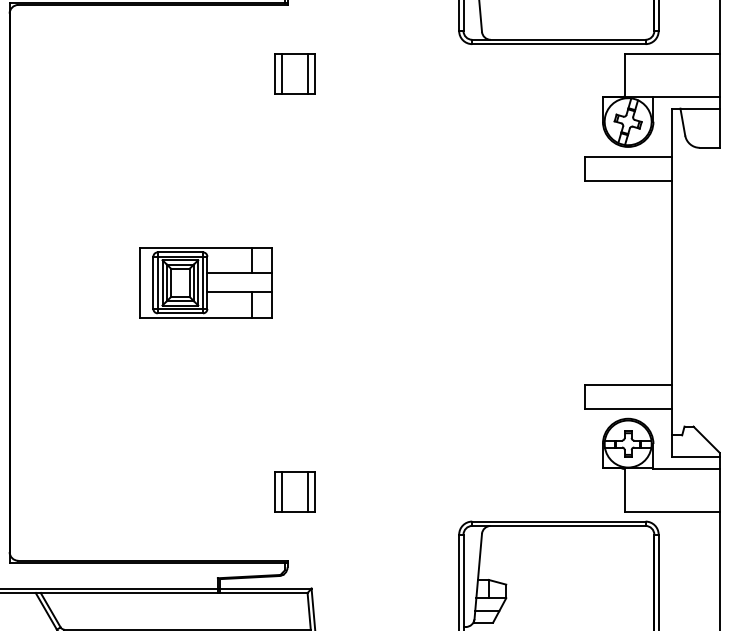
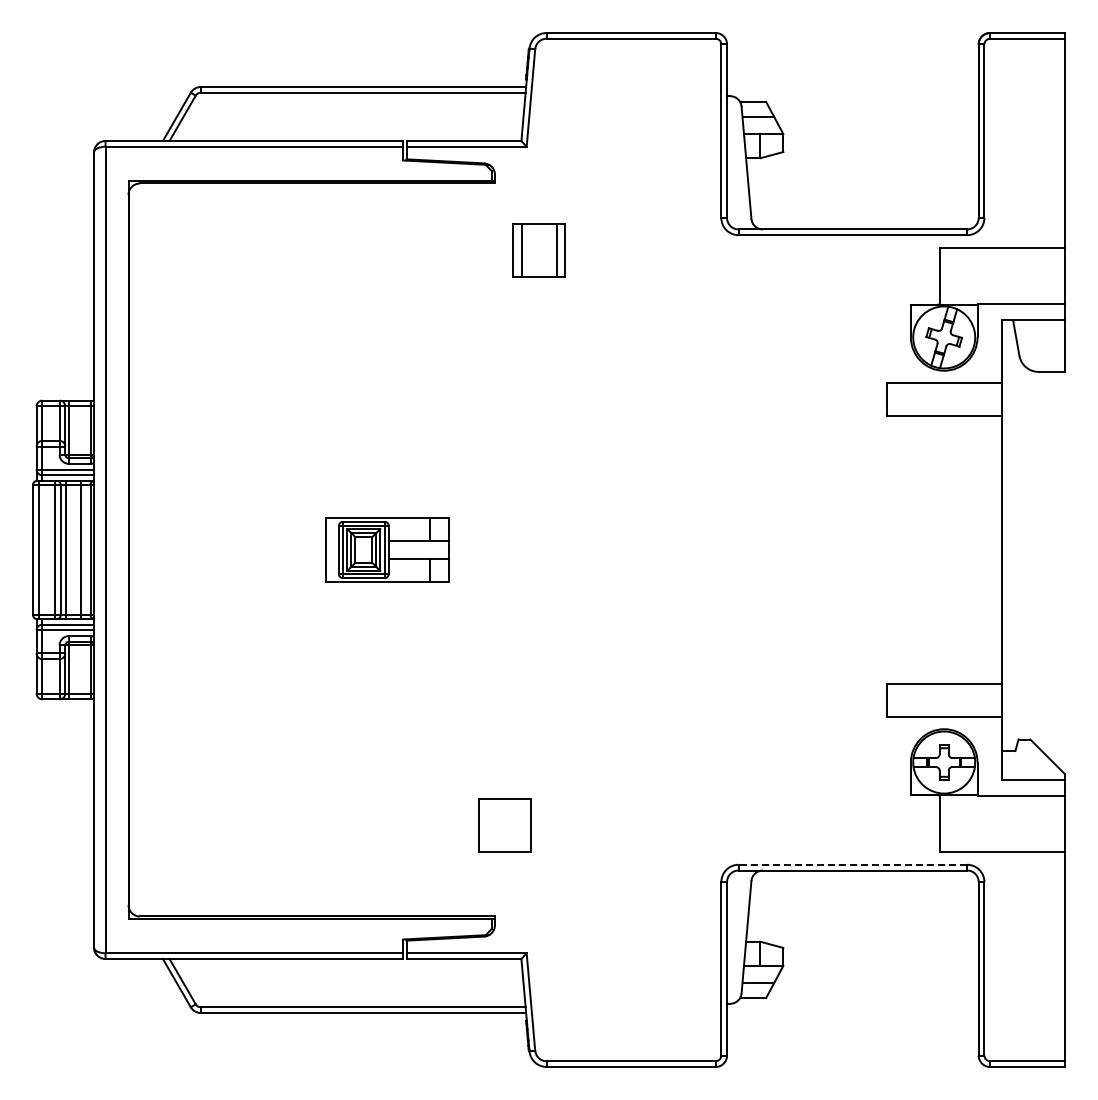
part: (294, 73) -> (538, 250), moved
part: (206, 282) -> (387, 549), size x0.7
line: (282, 491) -> (488, 825), removed
line: (308, 491) -> (522, 825), removed
line: (558, 521) -> (852, 864), solid -> dashed

